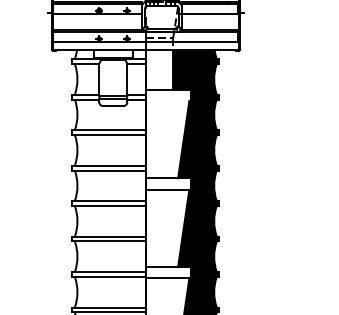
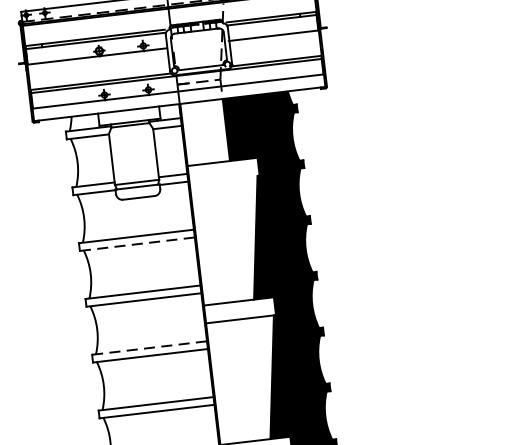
line: (109, 135) -> (138, 244), solid -> dashed
line: (109, 201) -> (150, 348), solid -> dashed

